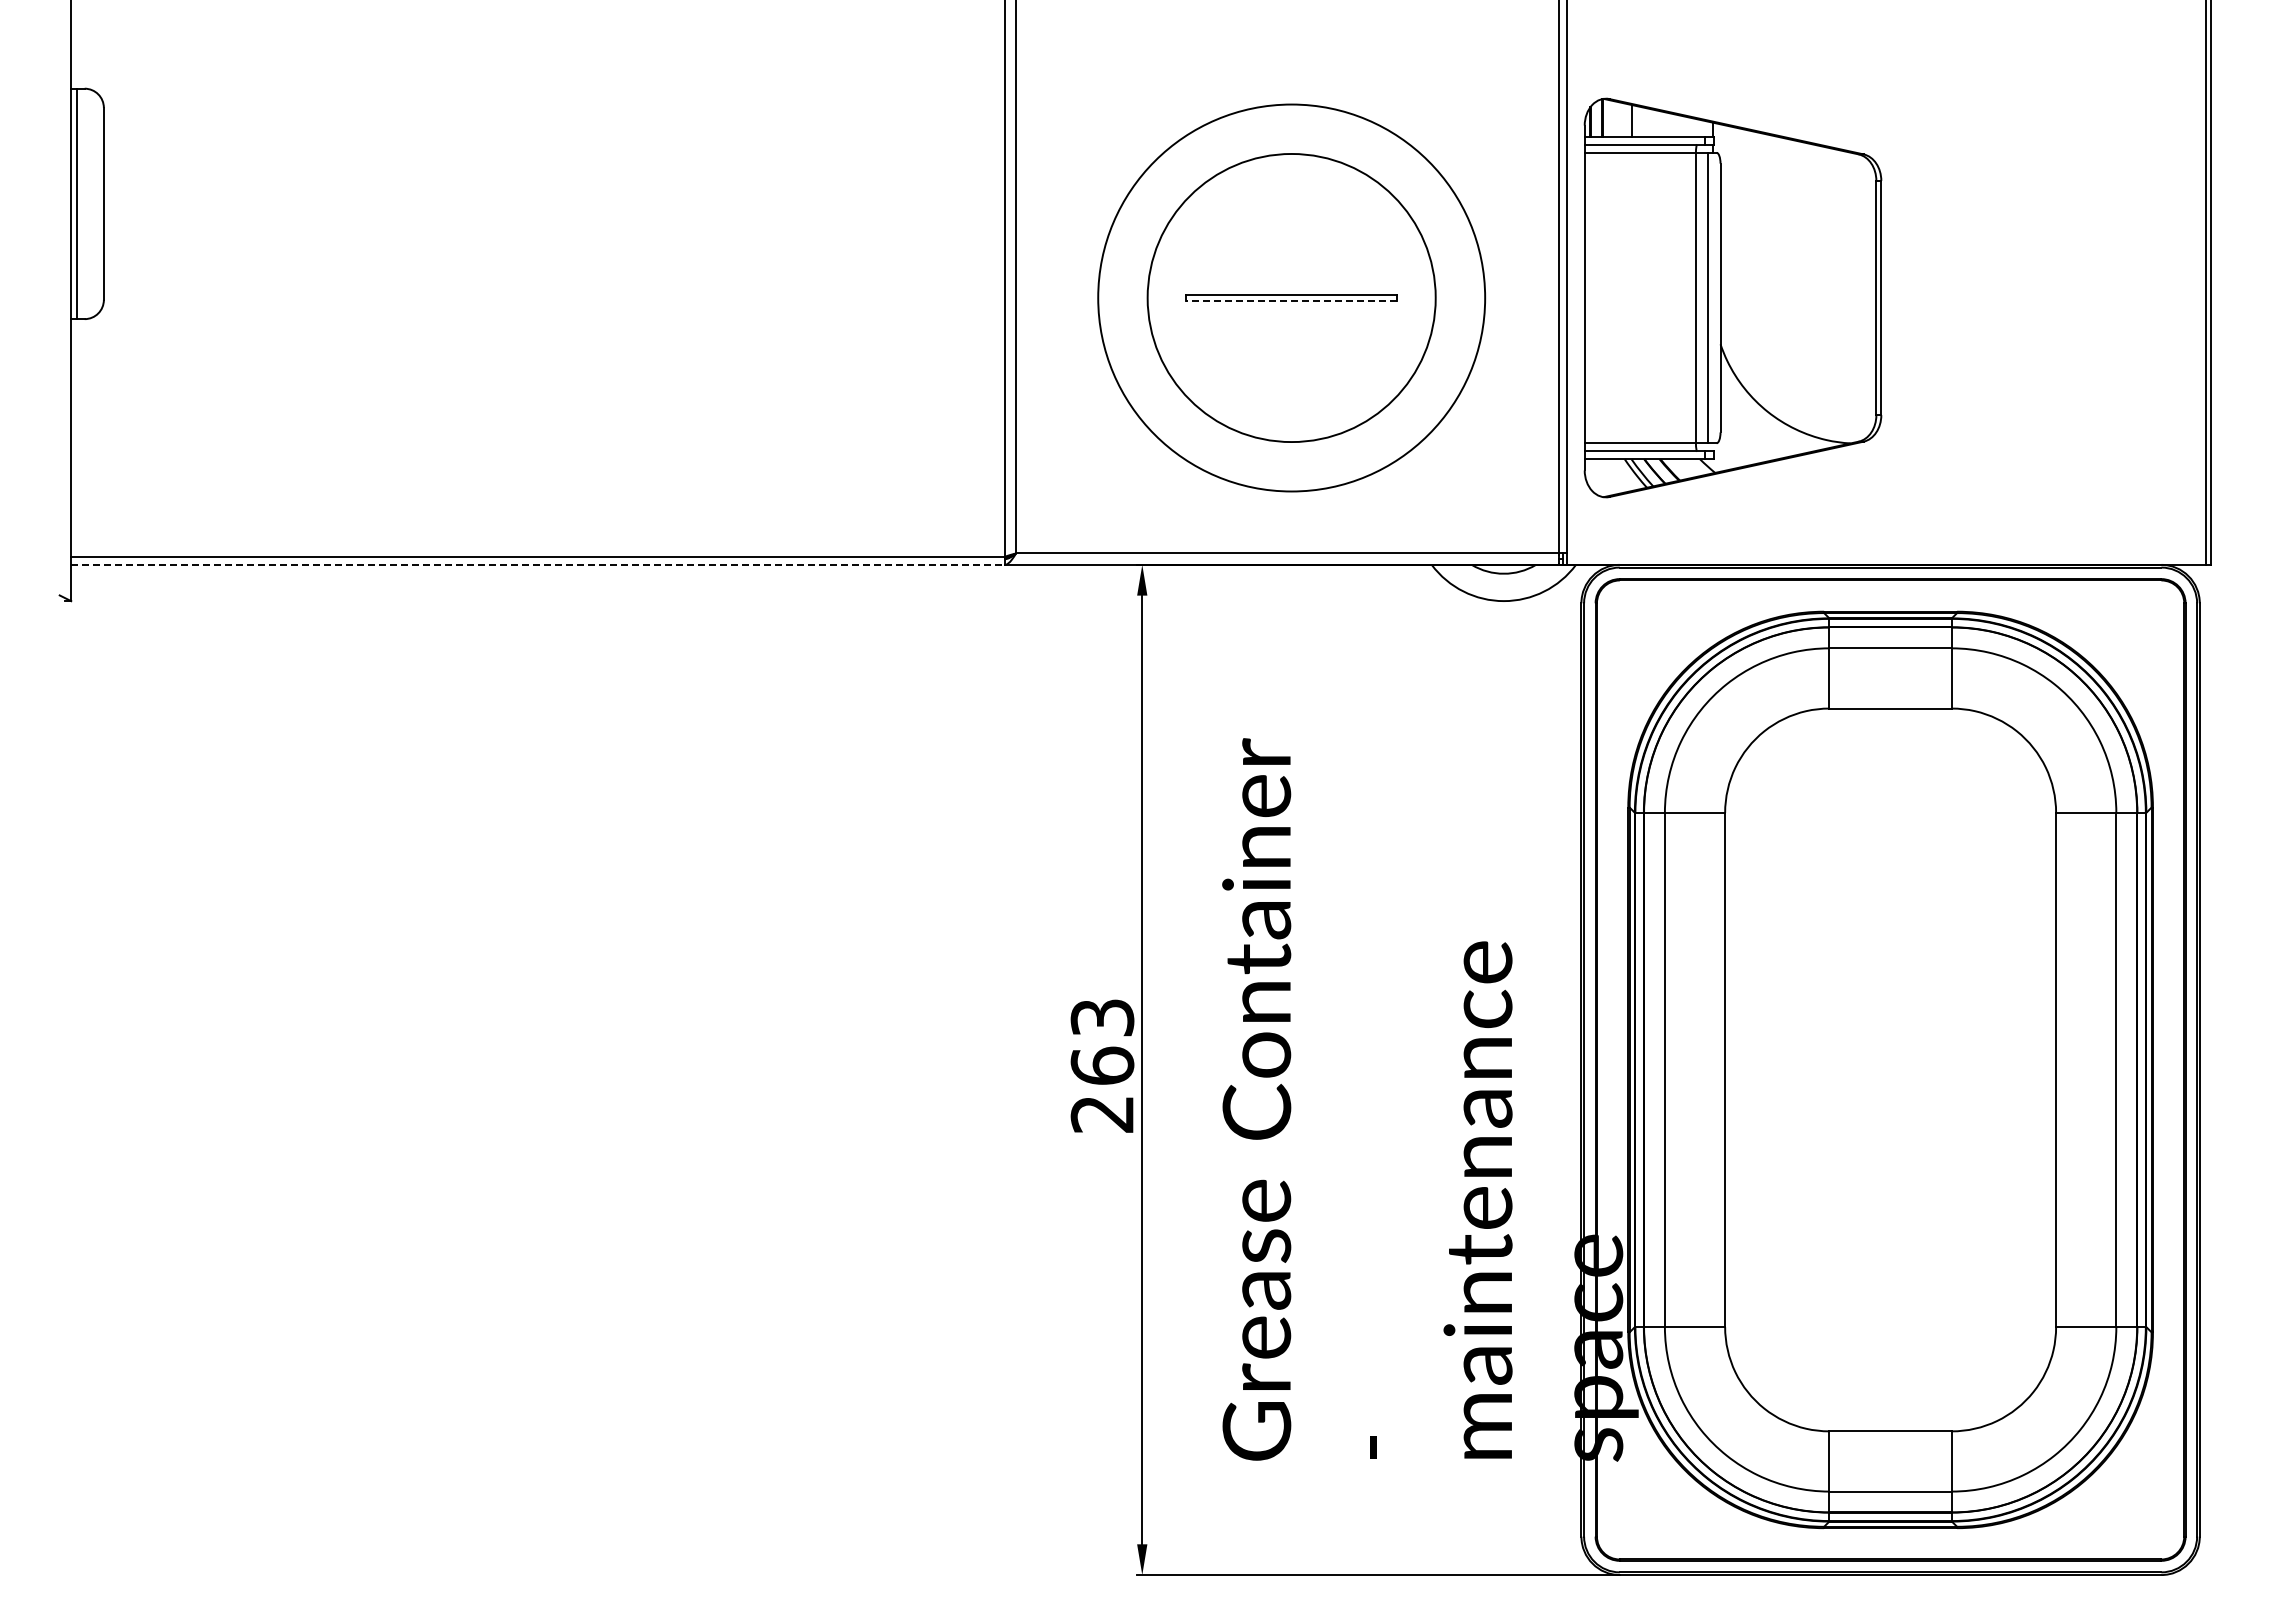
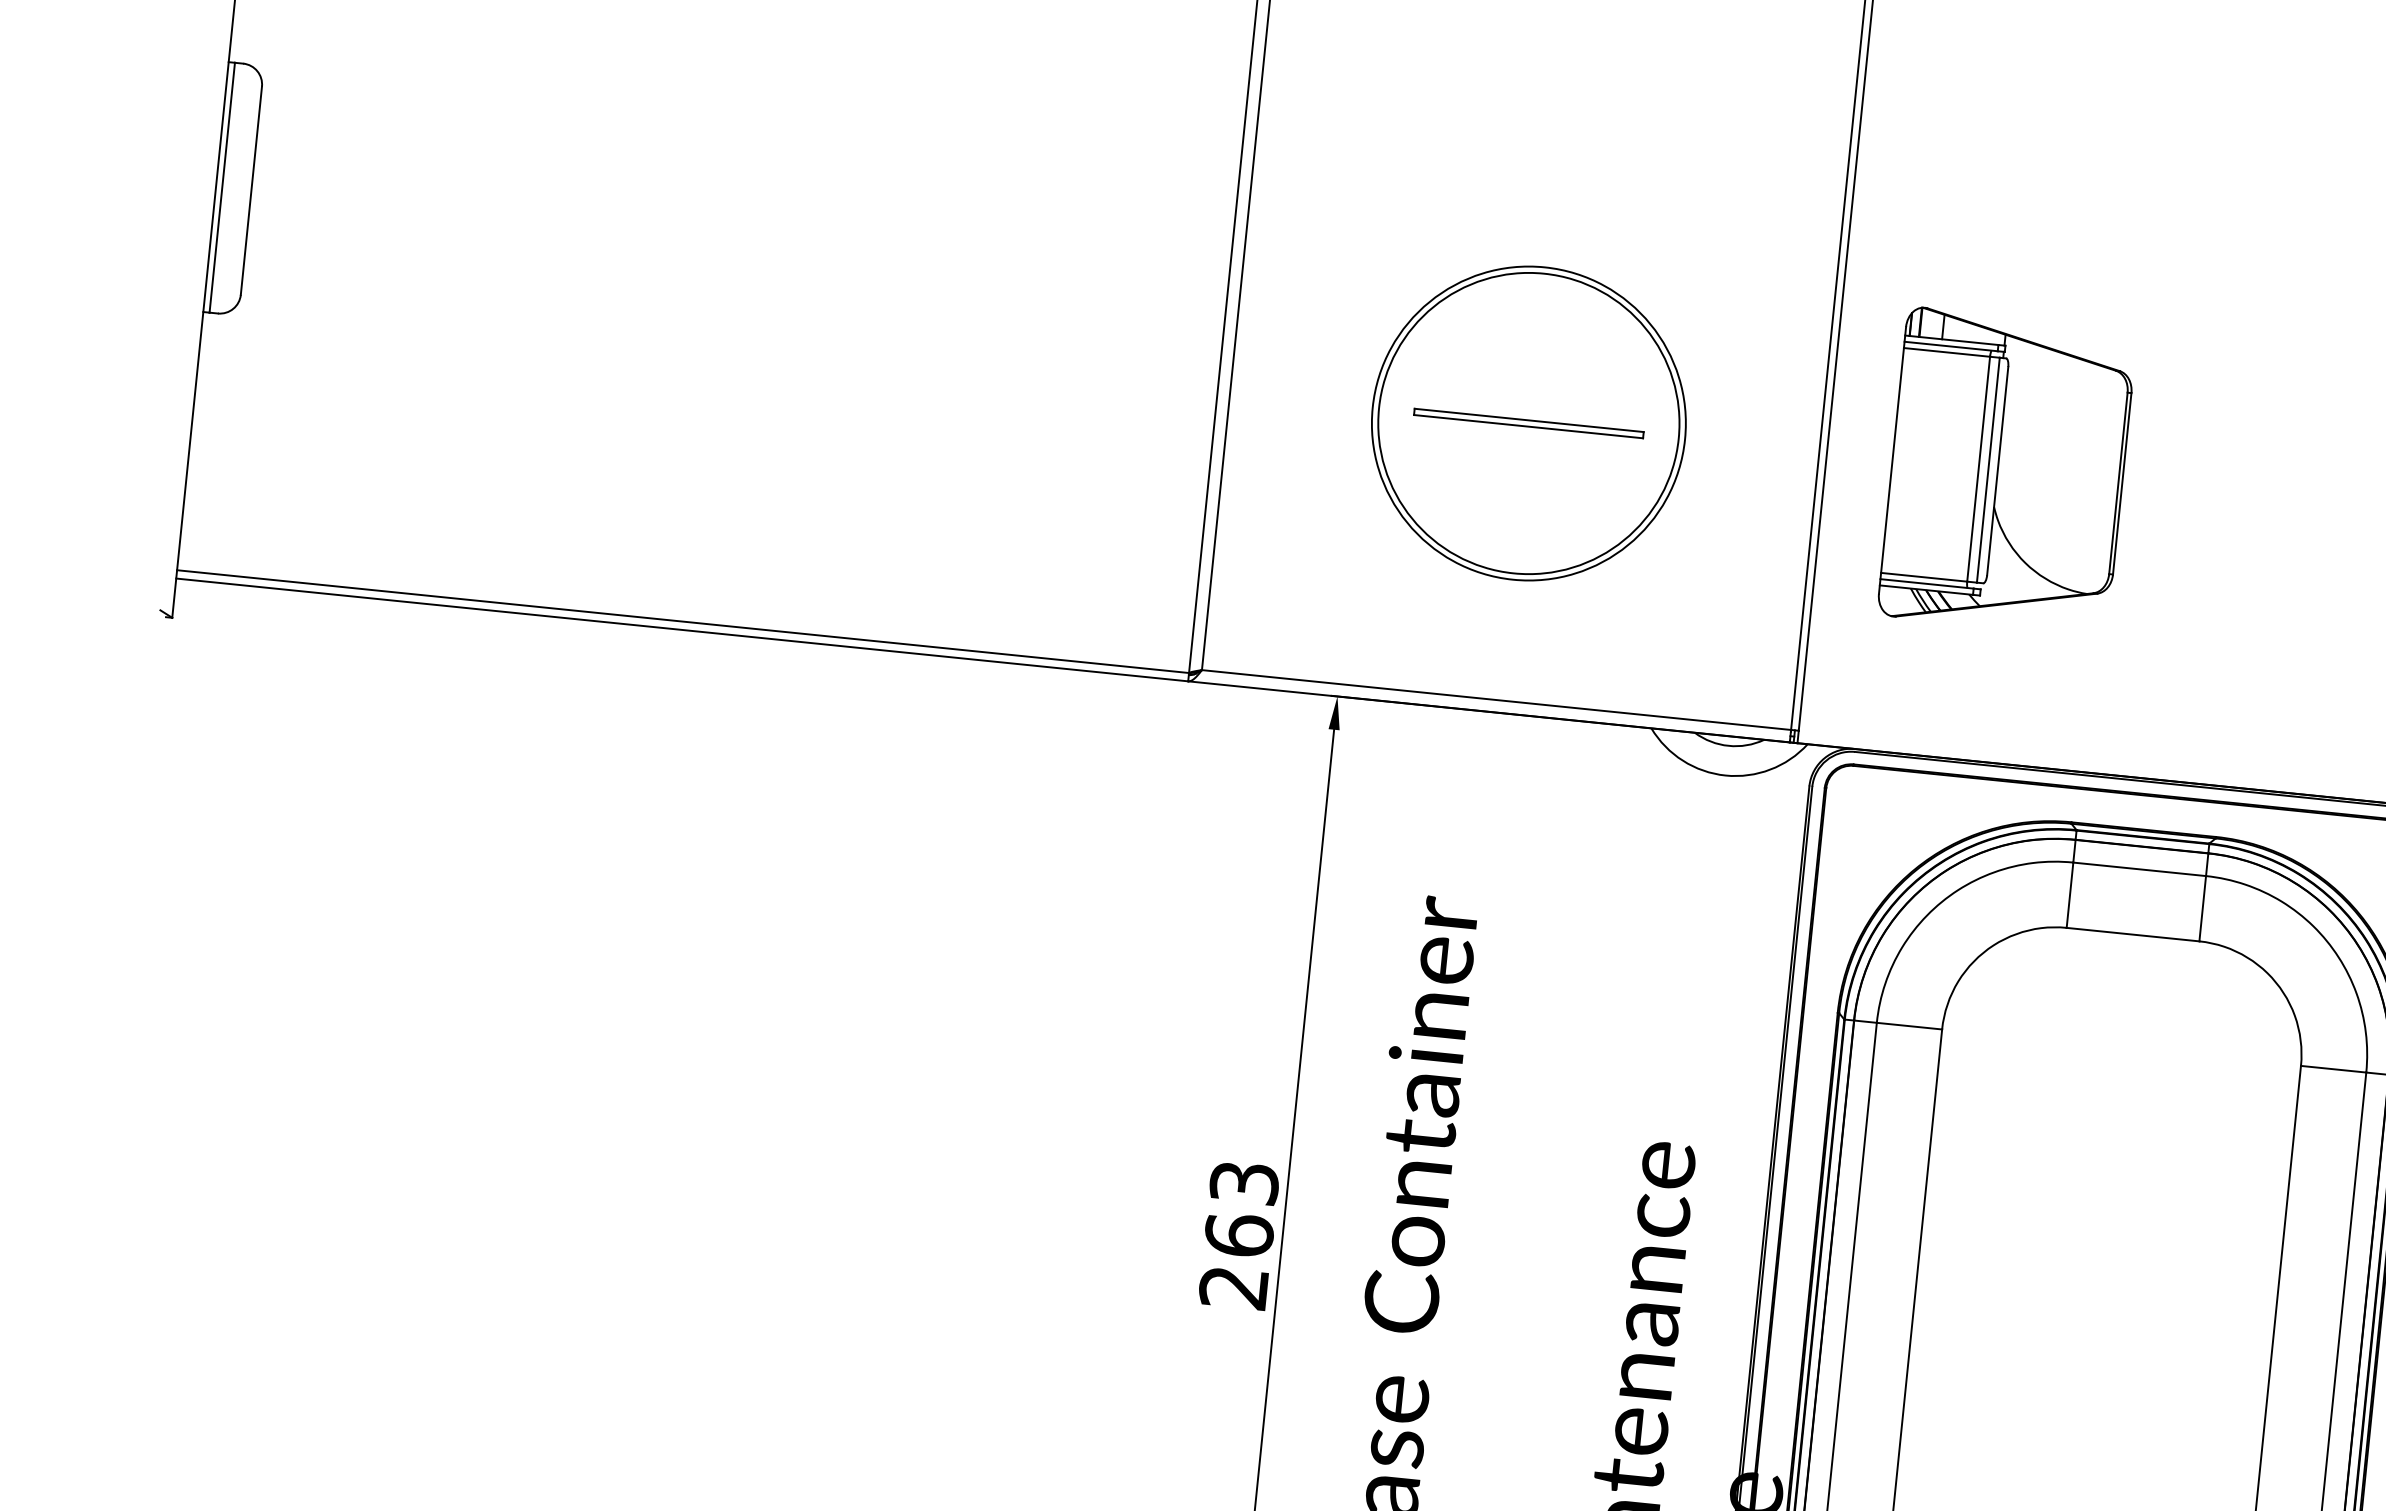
circle: (1291, 297) -> (1528, 422), size x0.71
part: (1732, 297) -> (2006, 471), size x0.71
line: (1291, 300) -> (1528, 426), dashed -> solid
line: (537, 564) -> (681, 629), dashed -> solid

